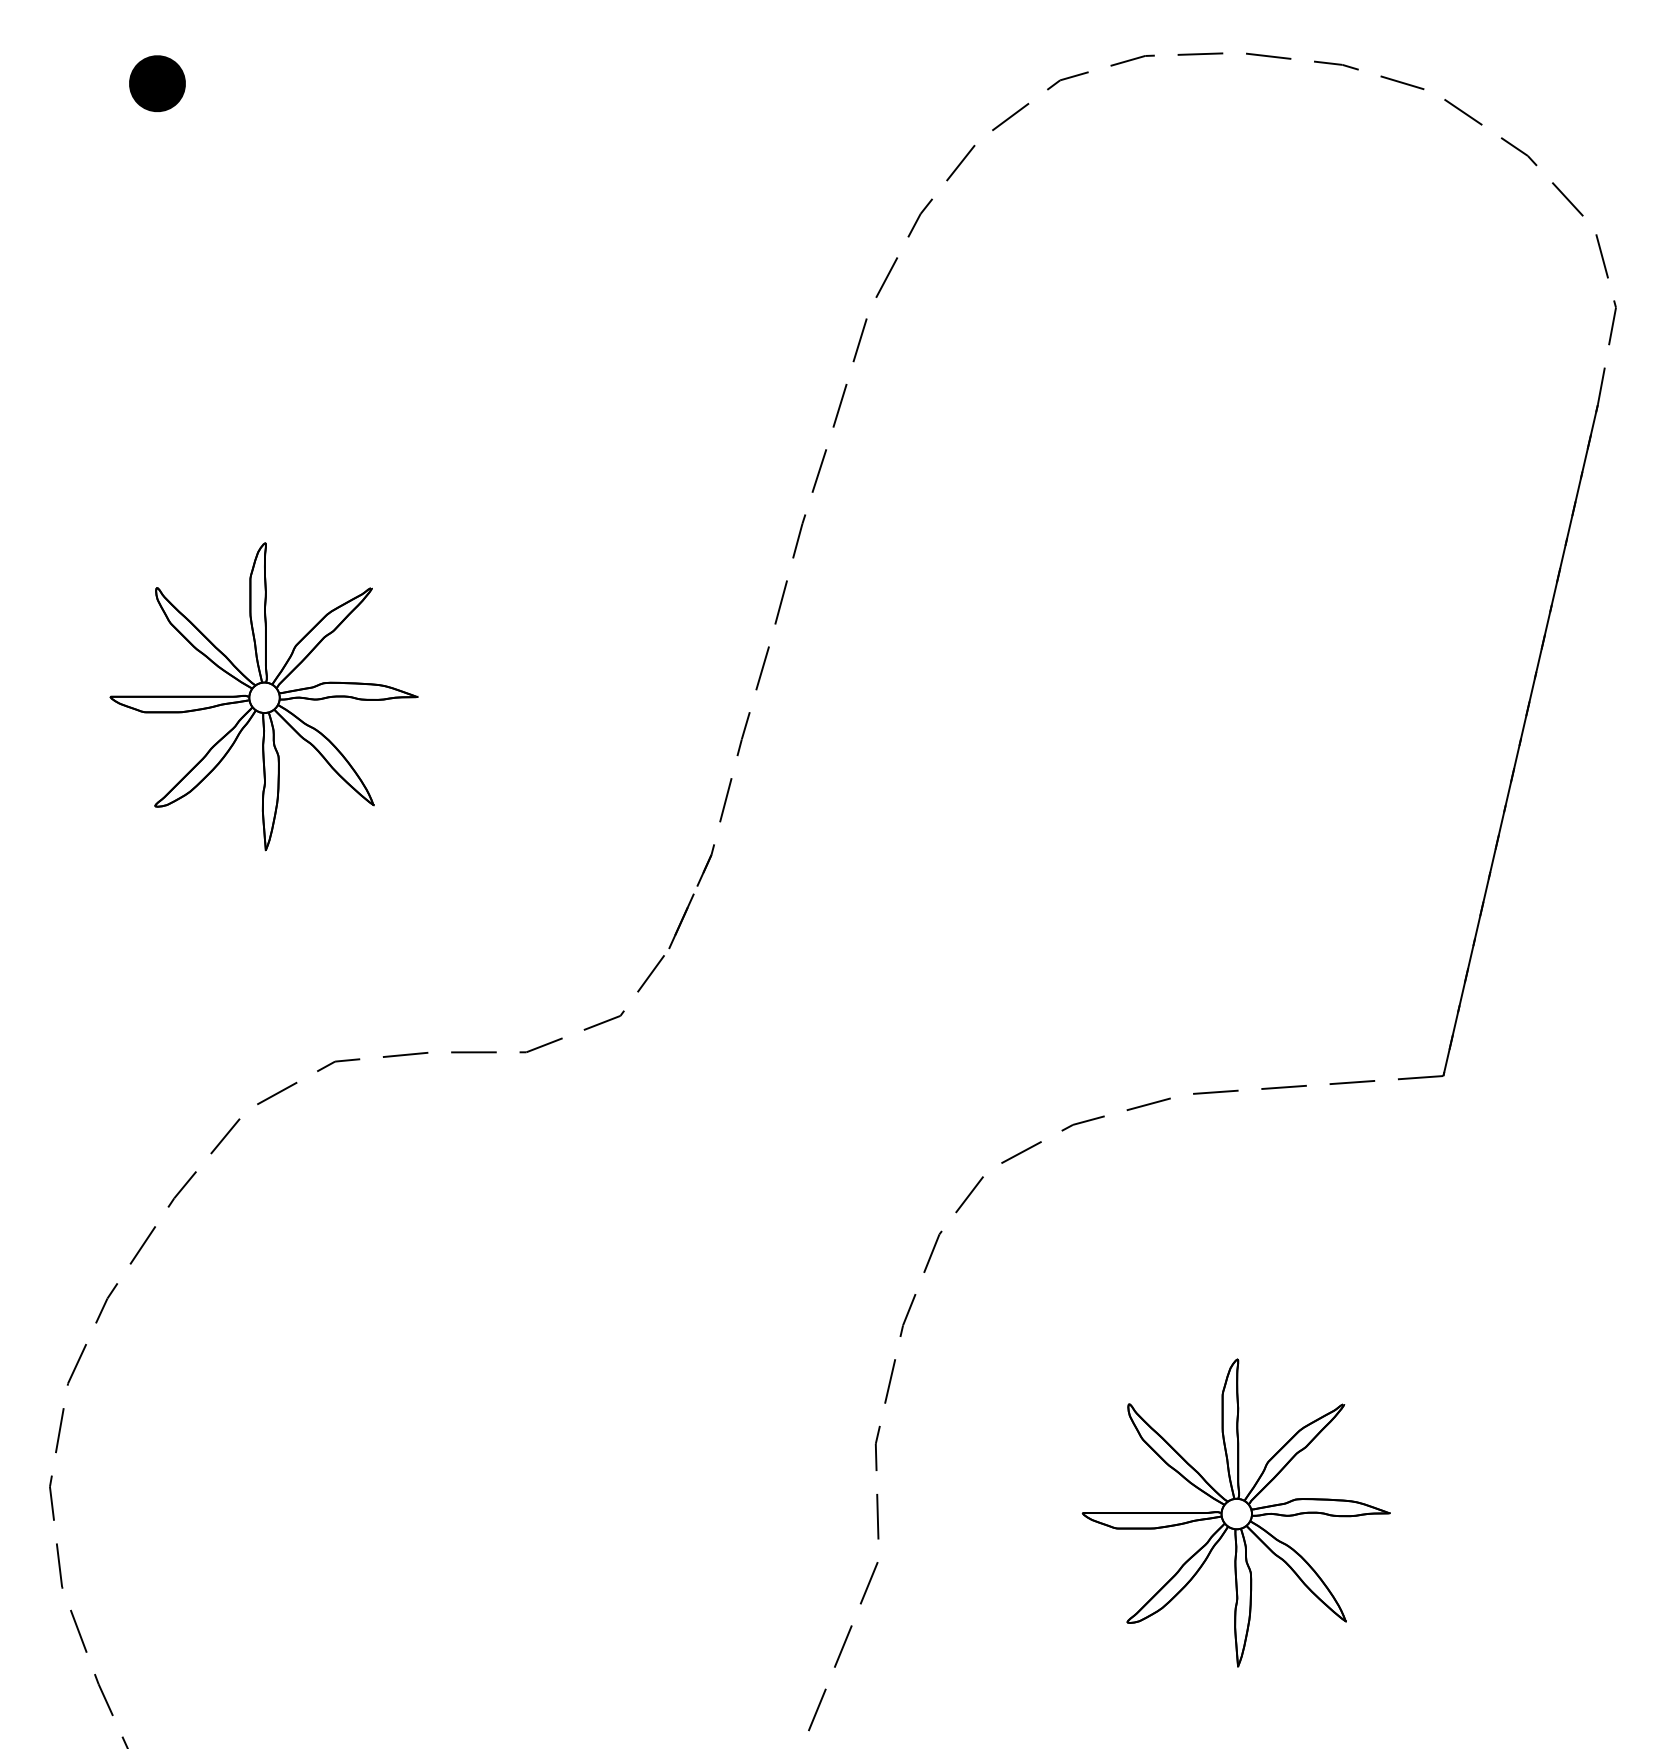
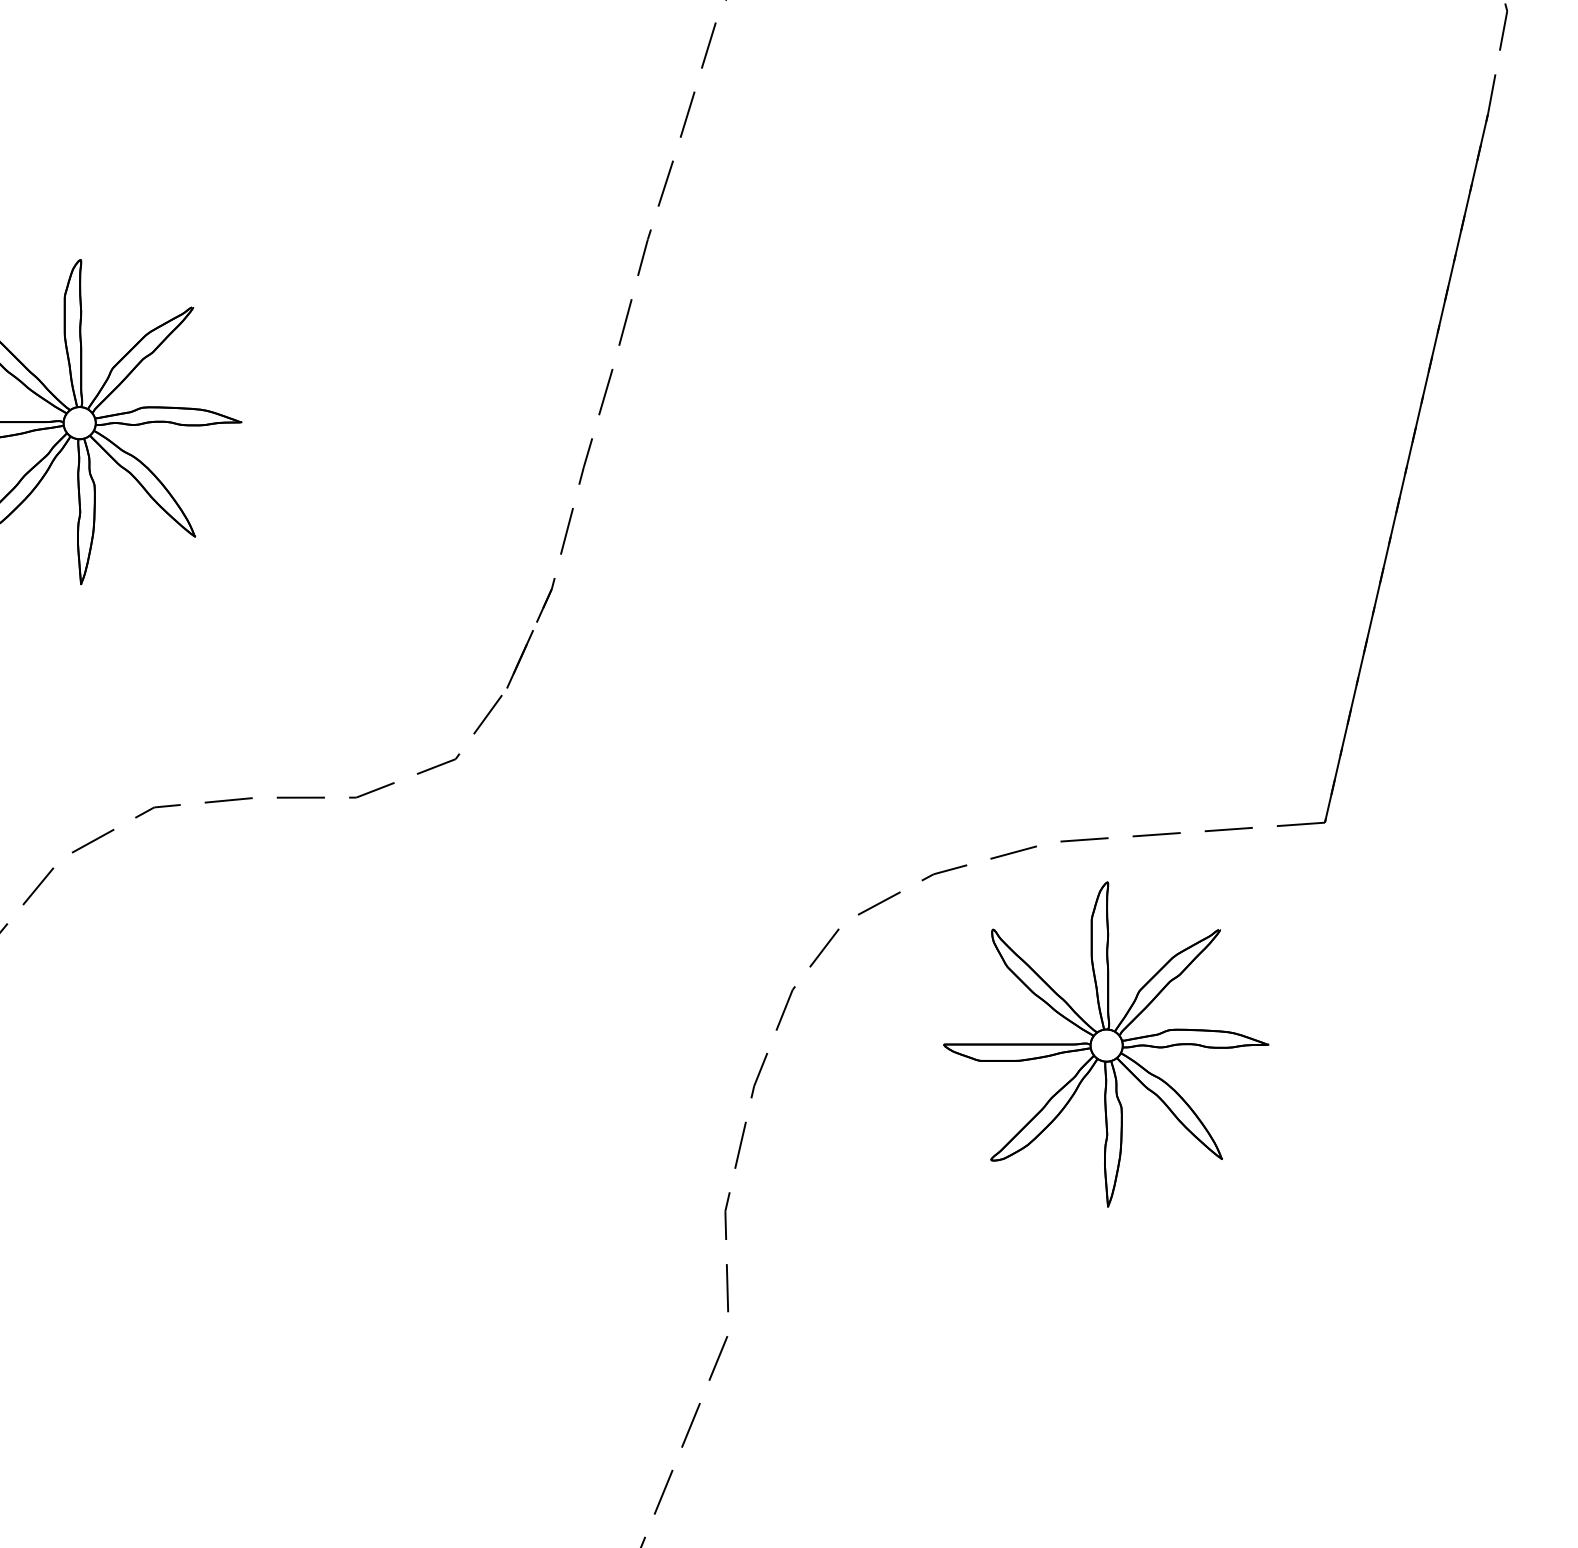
part: (1235, 1512) -> (1105, 1043), moved

